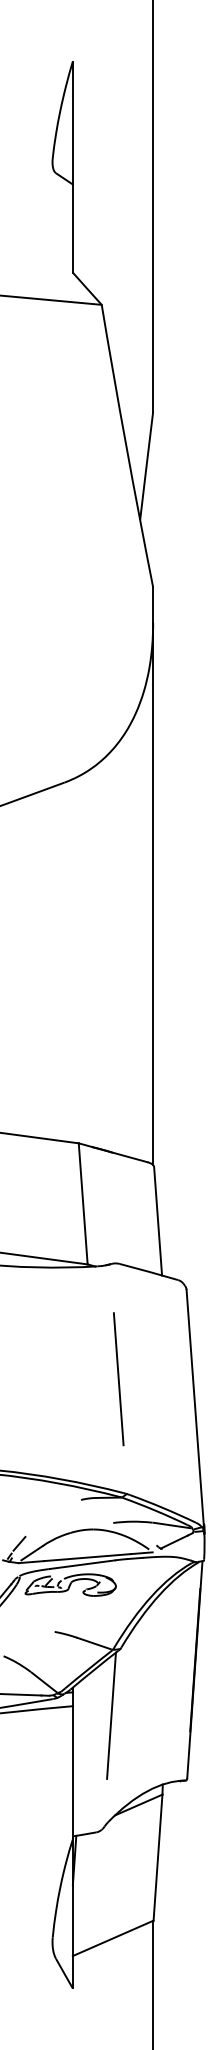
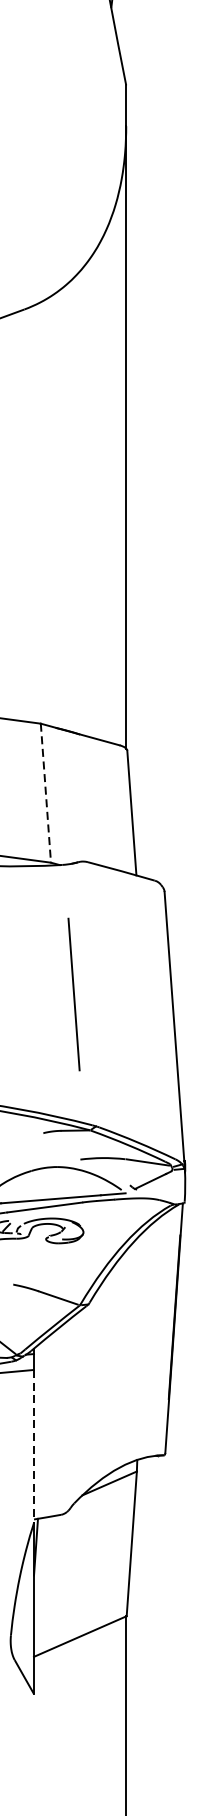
line: (83, 1203) -> (46, 792), solid -> dashed
line: (118, 1379) -> (73, 994), moved
line: (111, 1715) -> (78, 1380), removed
line: (72, 1772) -> (33, 1446), solid -> dashed

